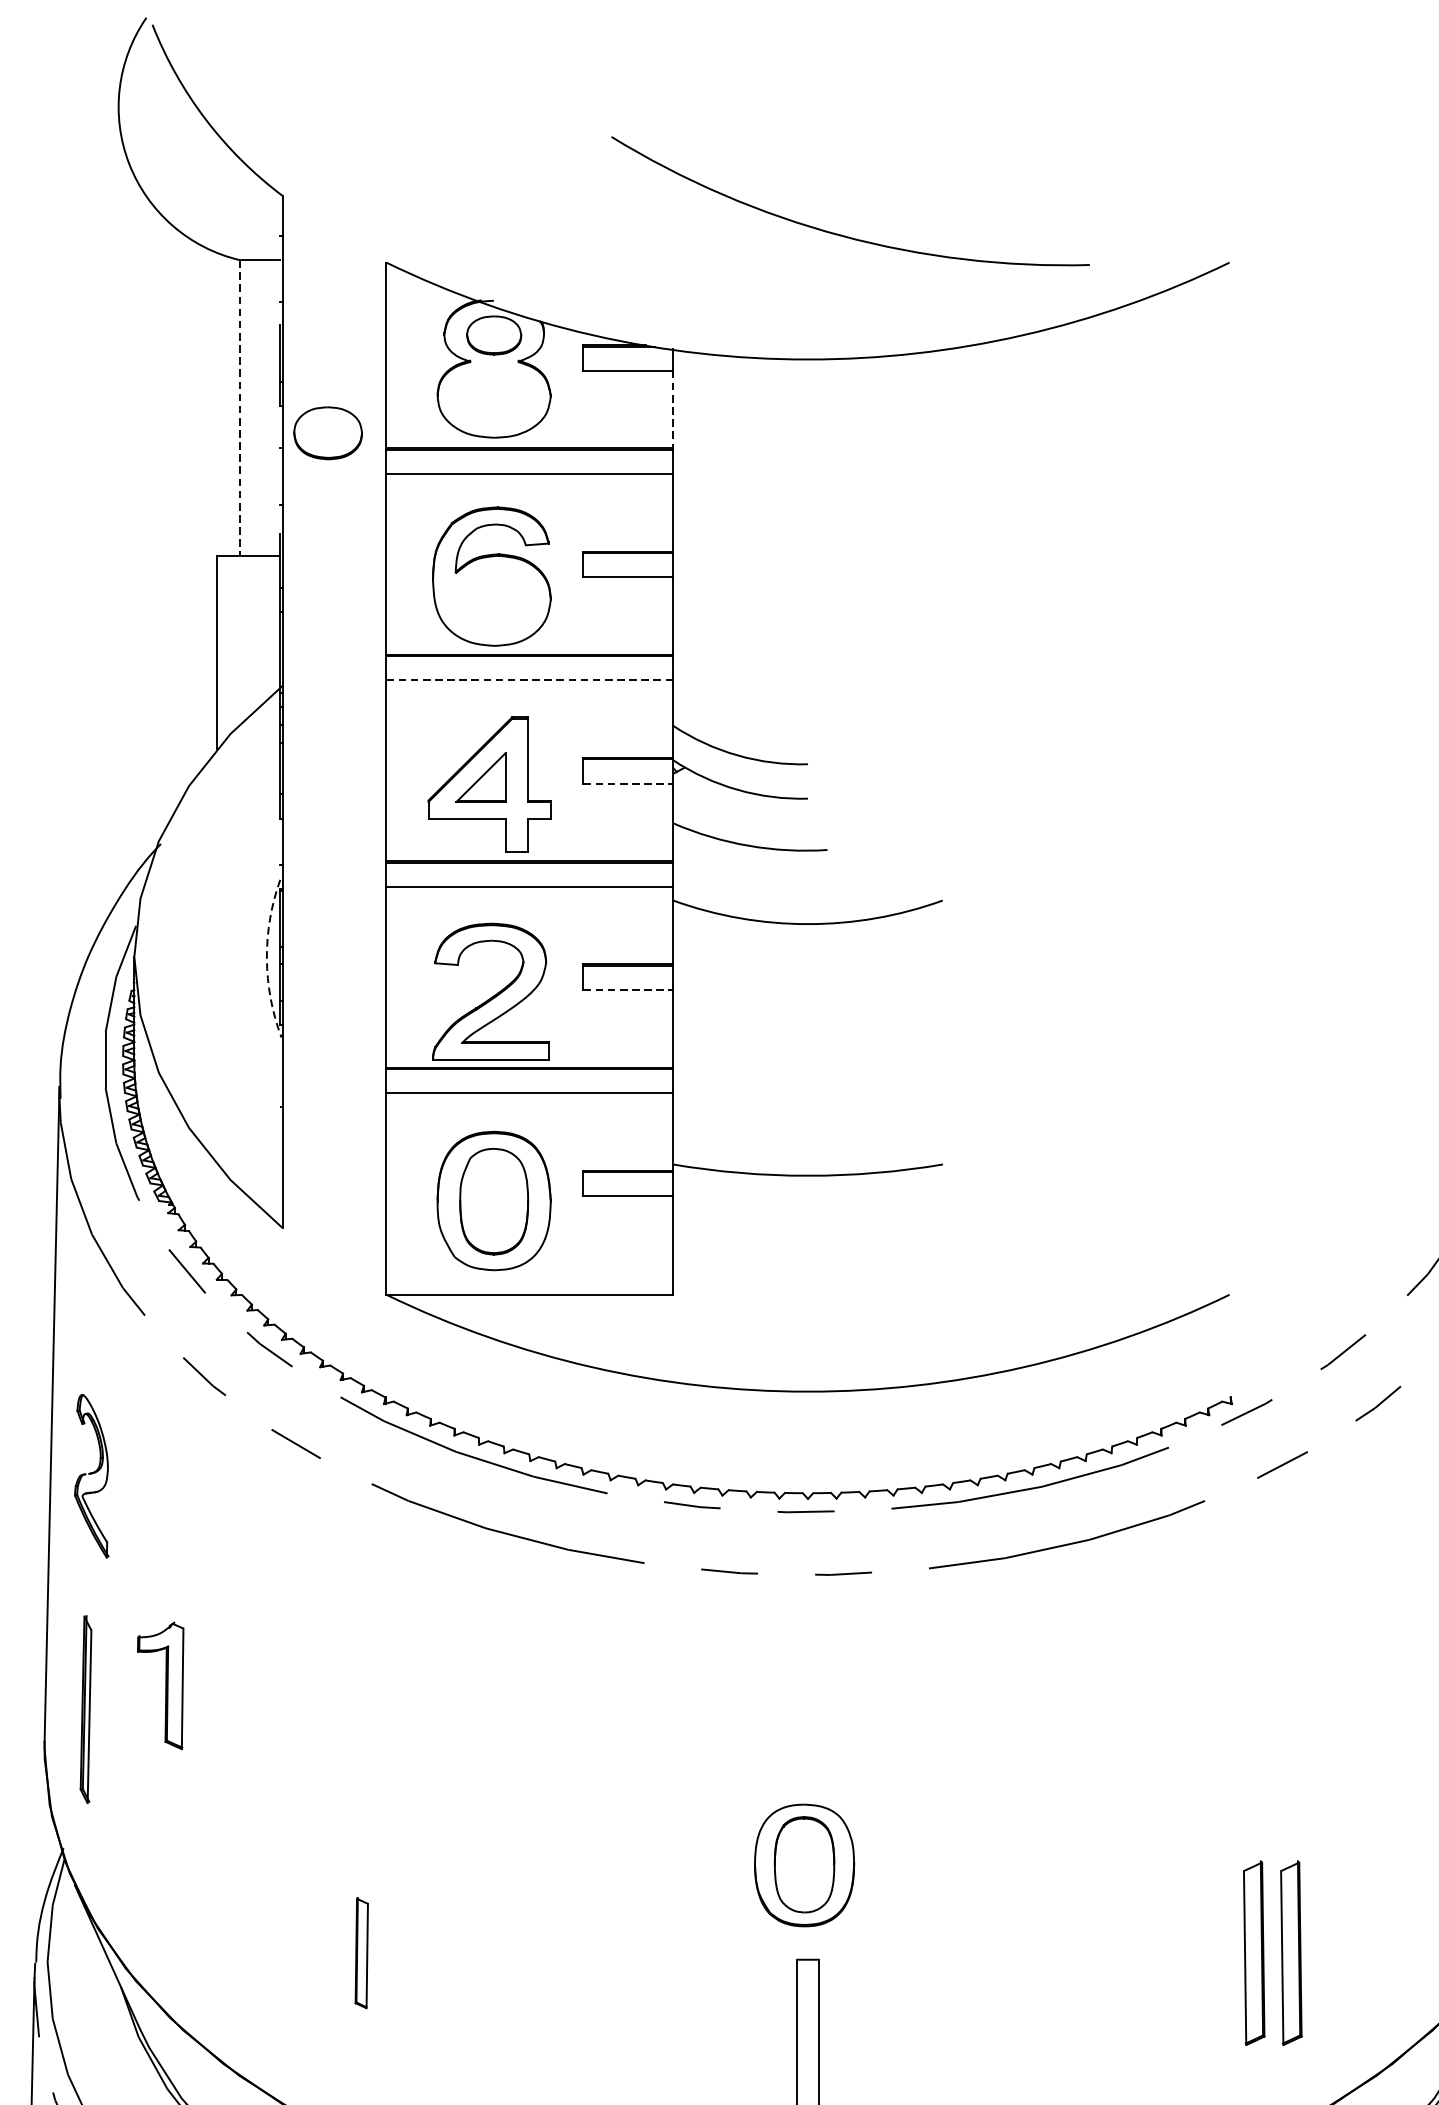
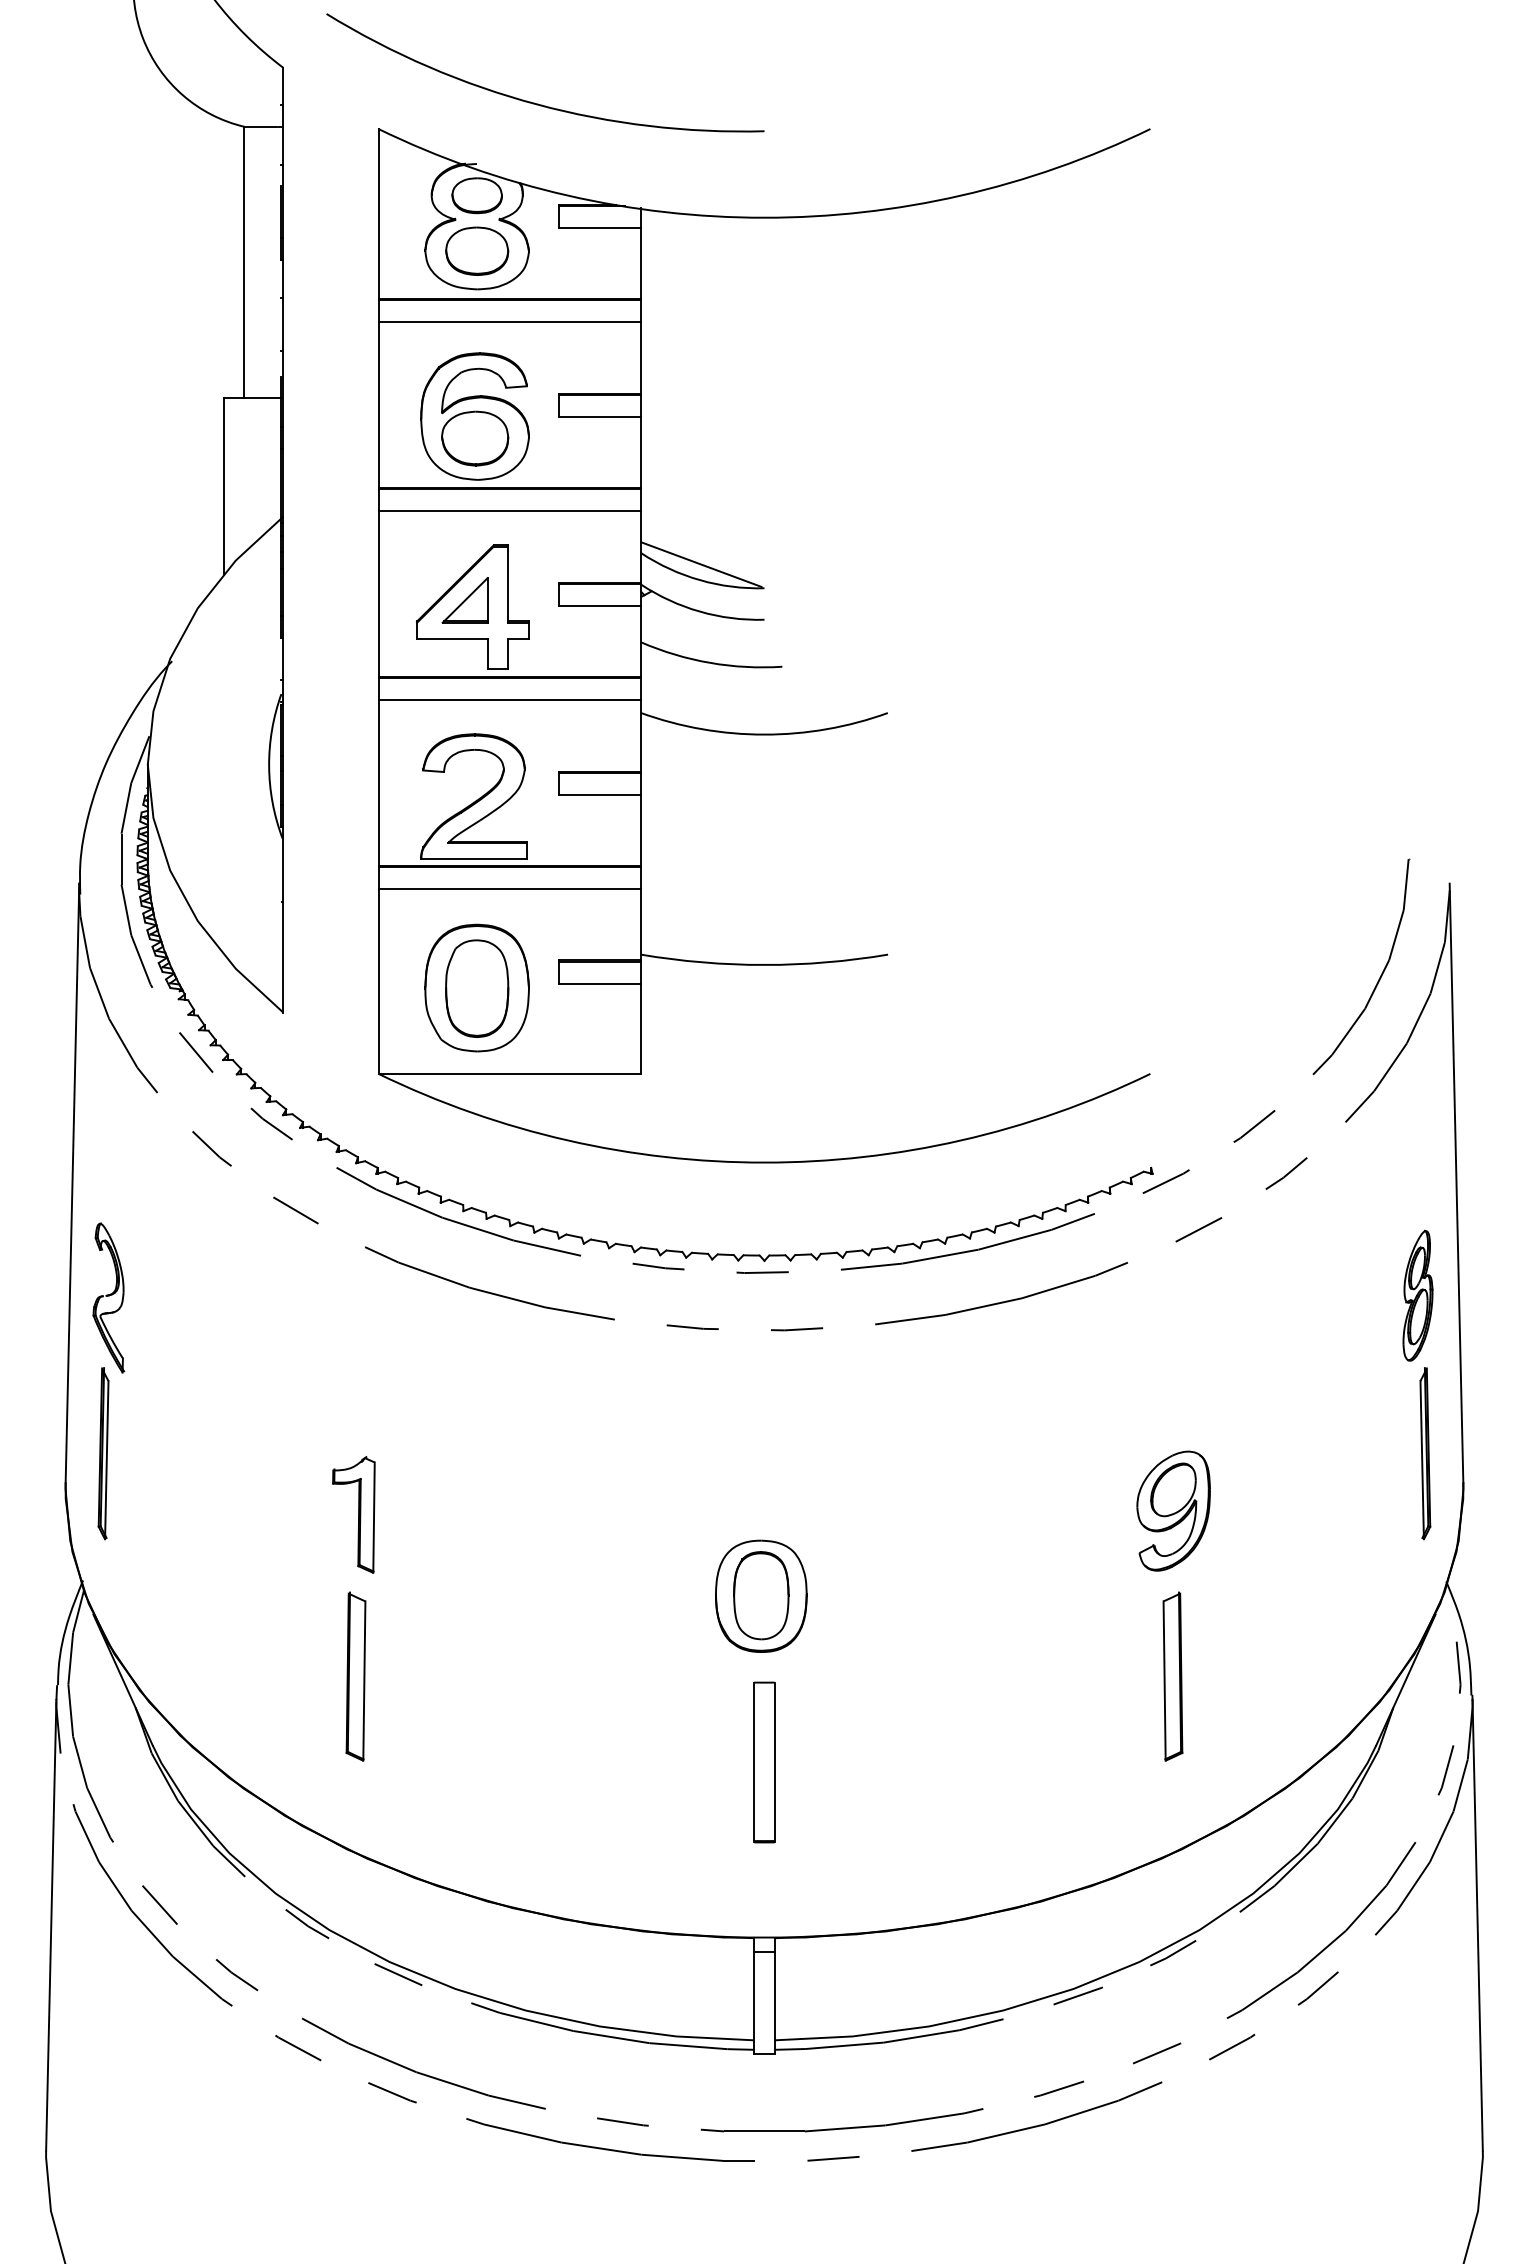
arc: (842, 234) -> (538, 103), moved
line: (239, 408) -> (244, 262), dashed -> solid
line: (673, 409) -> (641, 263), dashed -> solid
part: (328, 432) -> (477, 250), moved
part: (492, 600) -> (475, 438), added
line: (530, 680) -> (510, 511), dashed -> solid
line: (739, 738) -> (701, 564), added
line: (628, 783) -> (600, 605), dashed -> solid
arc: (267, 958) -> (269, 766), dashed -> solid
line: (628, 989) -> (600, 794), dashed -> solid
part: (91, 1475) -> (108, 1297), moved
part: (160, 1685) -> (353, 1514), moved
part: (1254, 1771) -> (1173, 1510), added
part: (361, 1953) -> (355, 1676), size x1.67
part: (1290, 1953) -> (1206, 1676), removed

